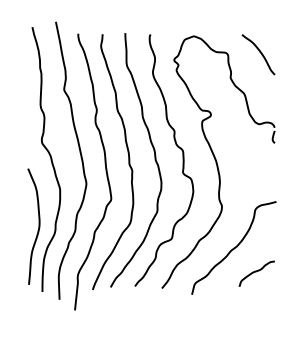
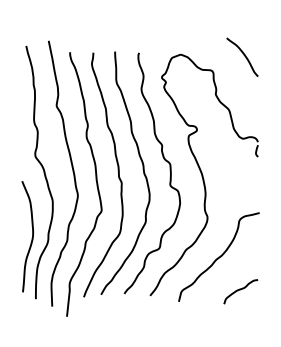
curve: (259, 52) -> (243, 55), moved
curve: (256, 272) -> (240, 290), moved

